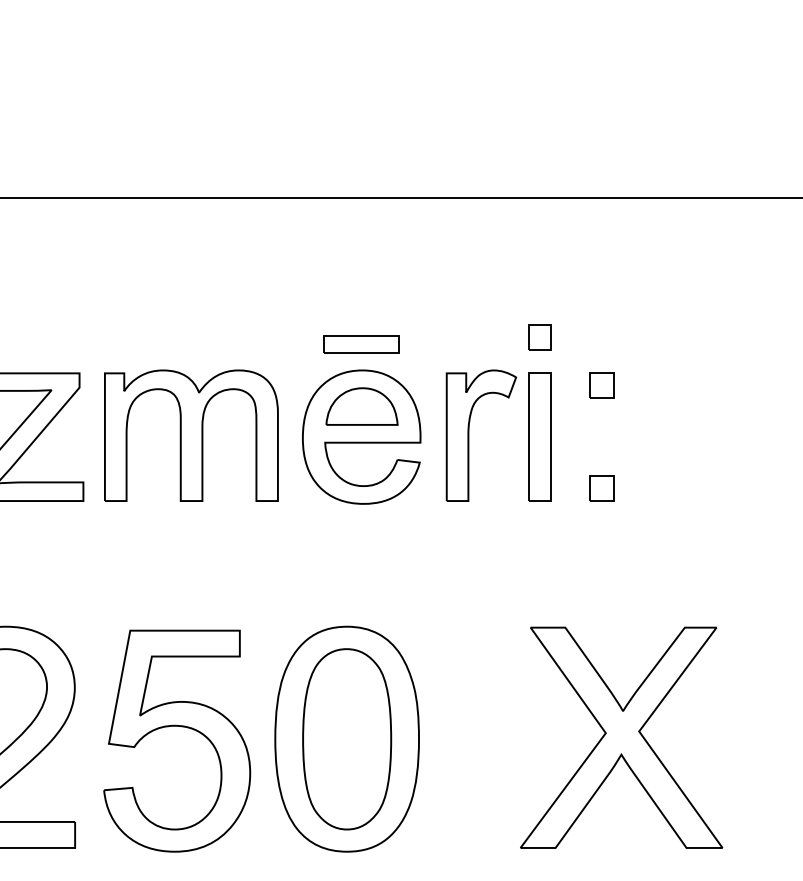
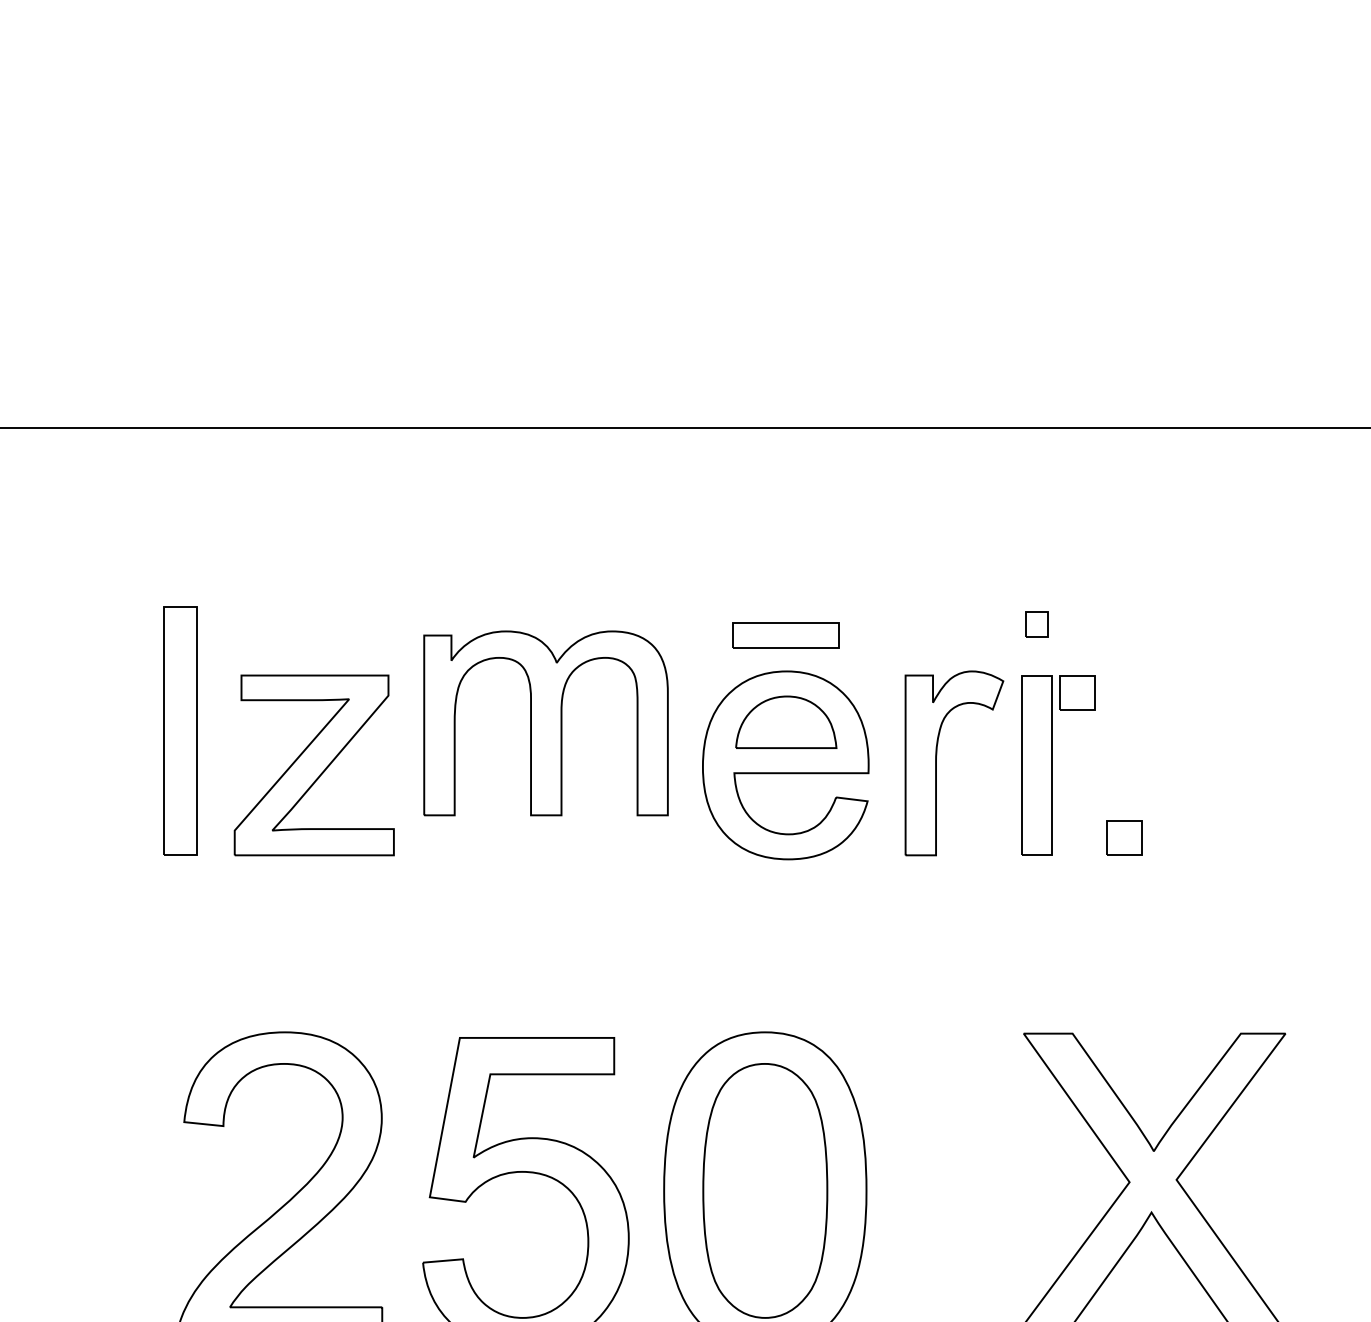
part: (539, 337) -> (1036, 624), size x0.7
part: (602, 385) -> (1077, 692), moved
part: (191, 435) -> (545, 723), moved

